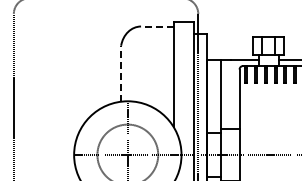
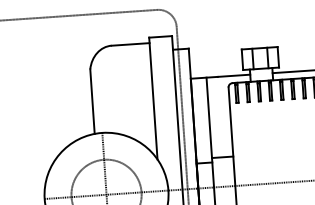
line: (157, 26) -> (130, 44), dashed -> solid
line: (121, 73) -> (92, 101), dashed -> solid

